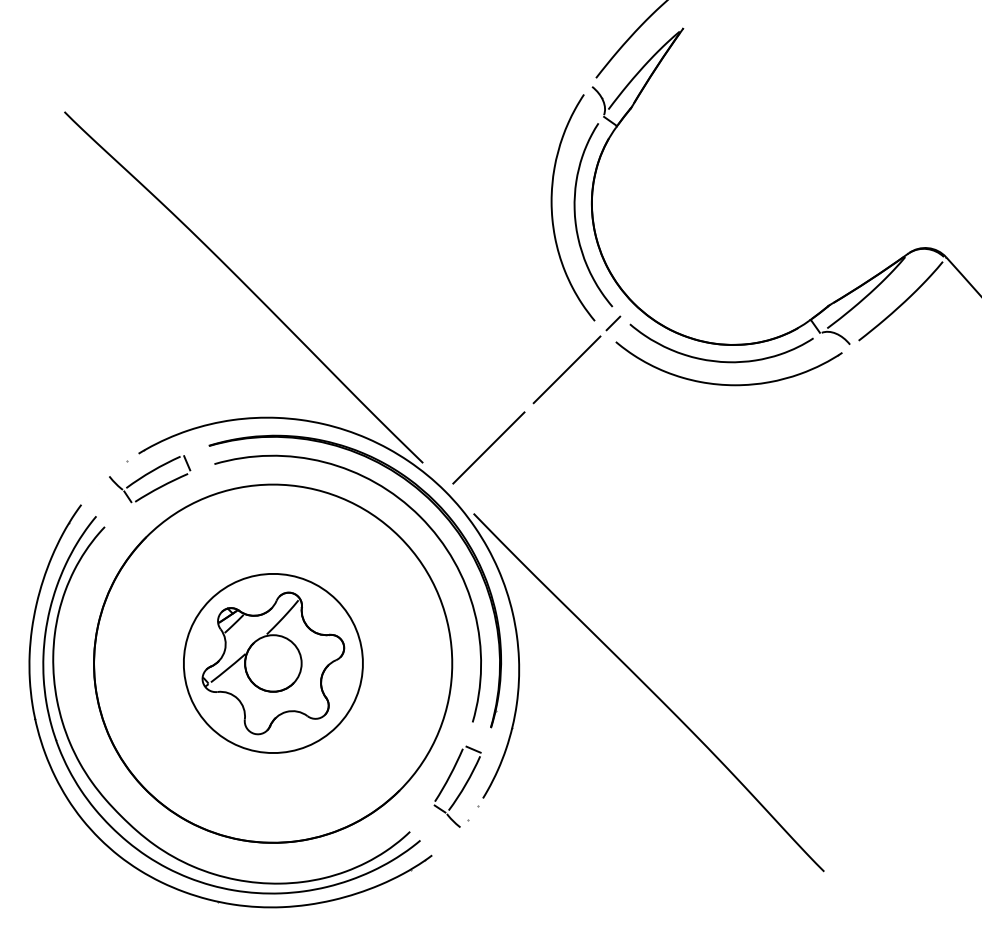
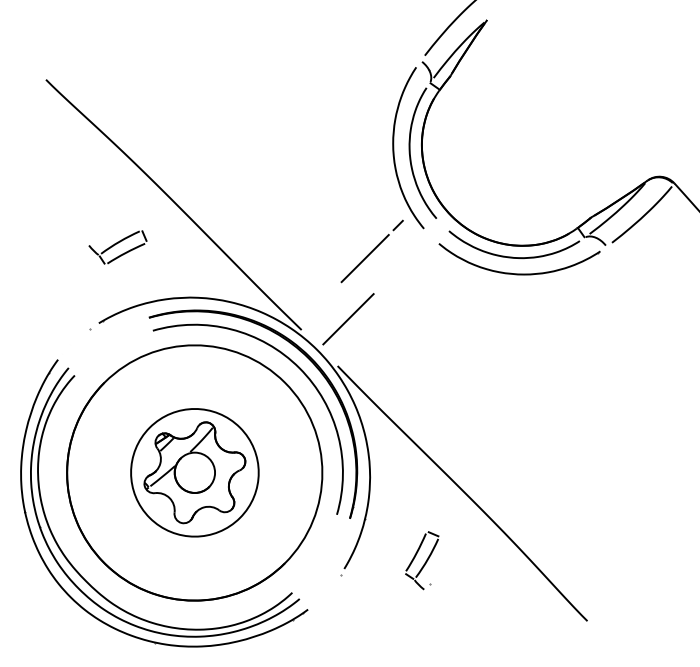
line: (575, 359) -> (371, 251), moved
part: (149, 479) -> (117, 247), moved
part: (458, 786) -> (422, 560), moved

